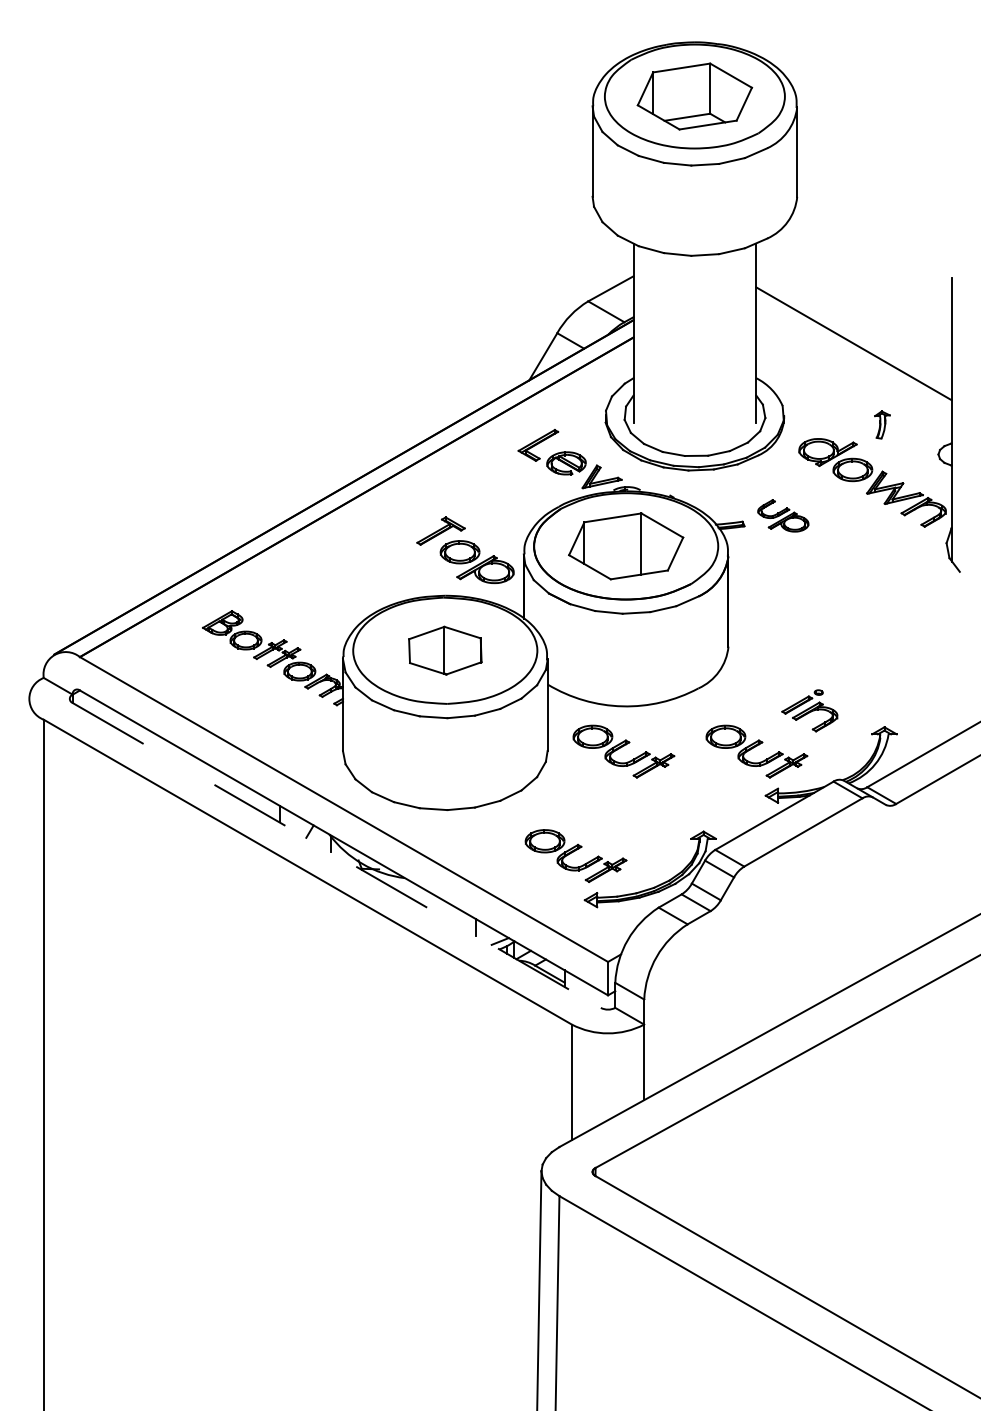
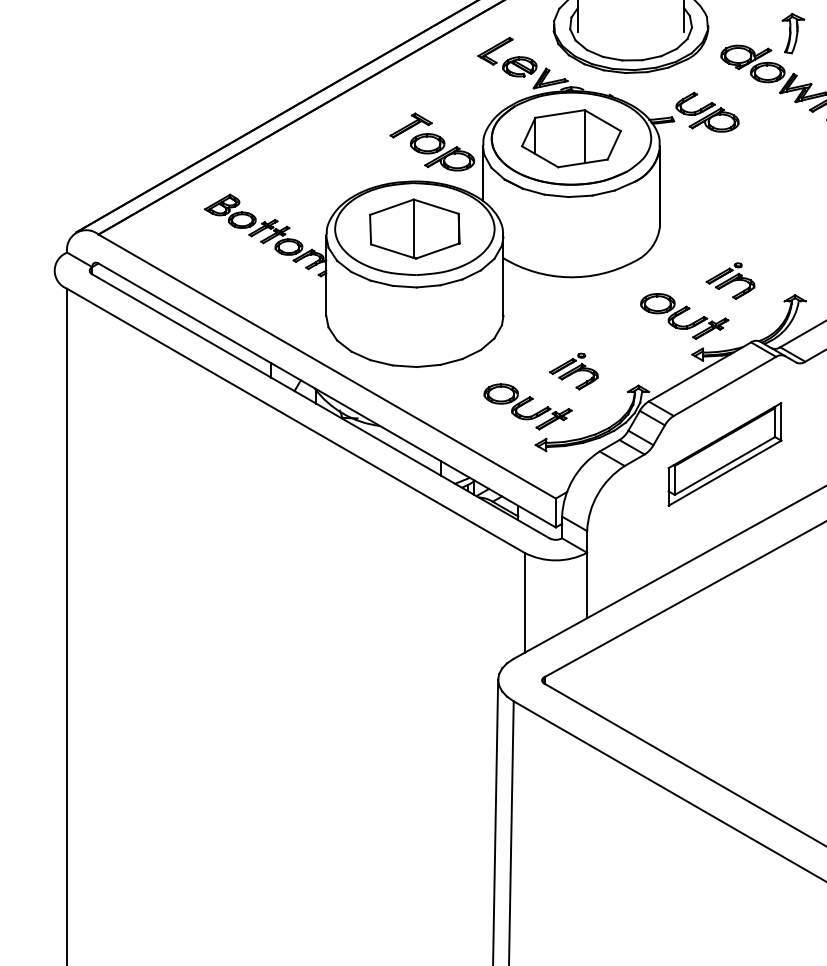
part: (882, 424) -> (793, 33), size x1.67
part: (783, 515) -> (707, 111), size x1.43
part: (445, 650) -> (415, 228), size x1.43
part: (623, 751) -> (569, 316), removed
part: (628, 814) -> (573, 370), added
line: (336, 855) -> (320, 406), dashed -> solid
part: (803, 910) -> (725, 454), added

